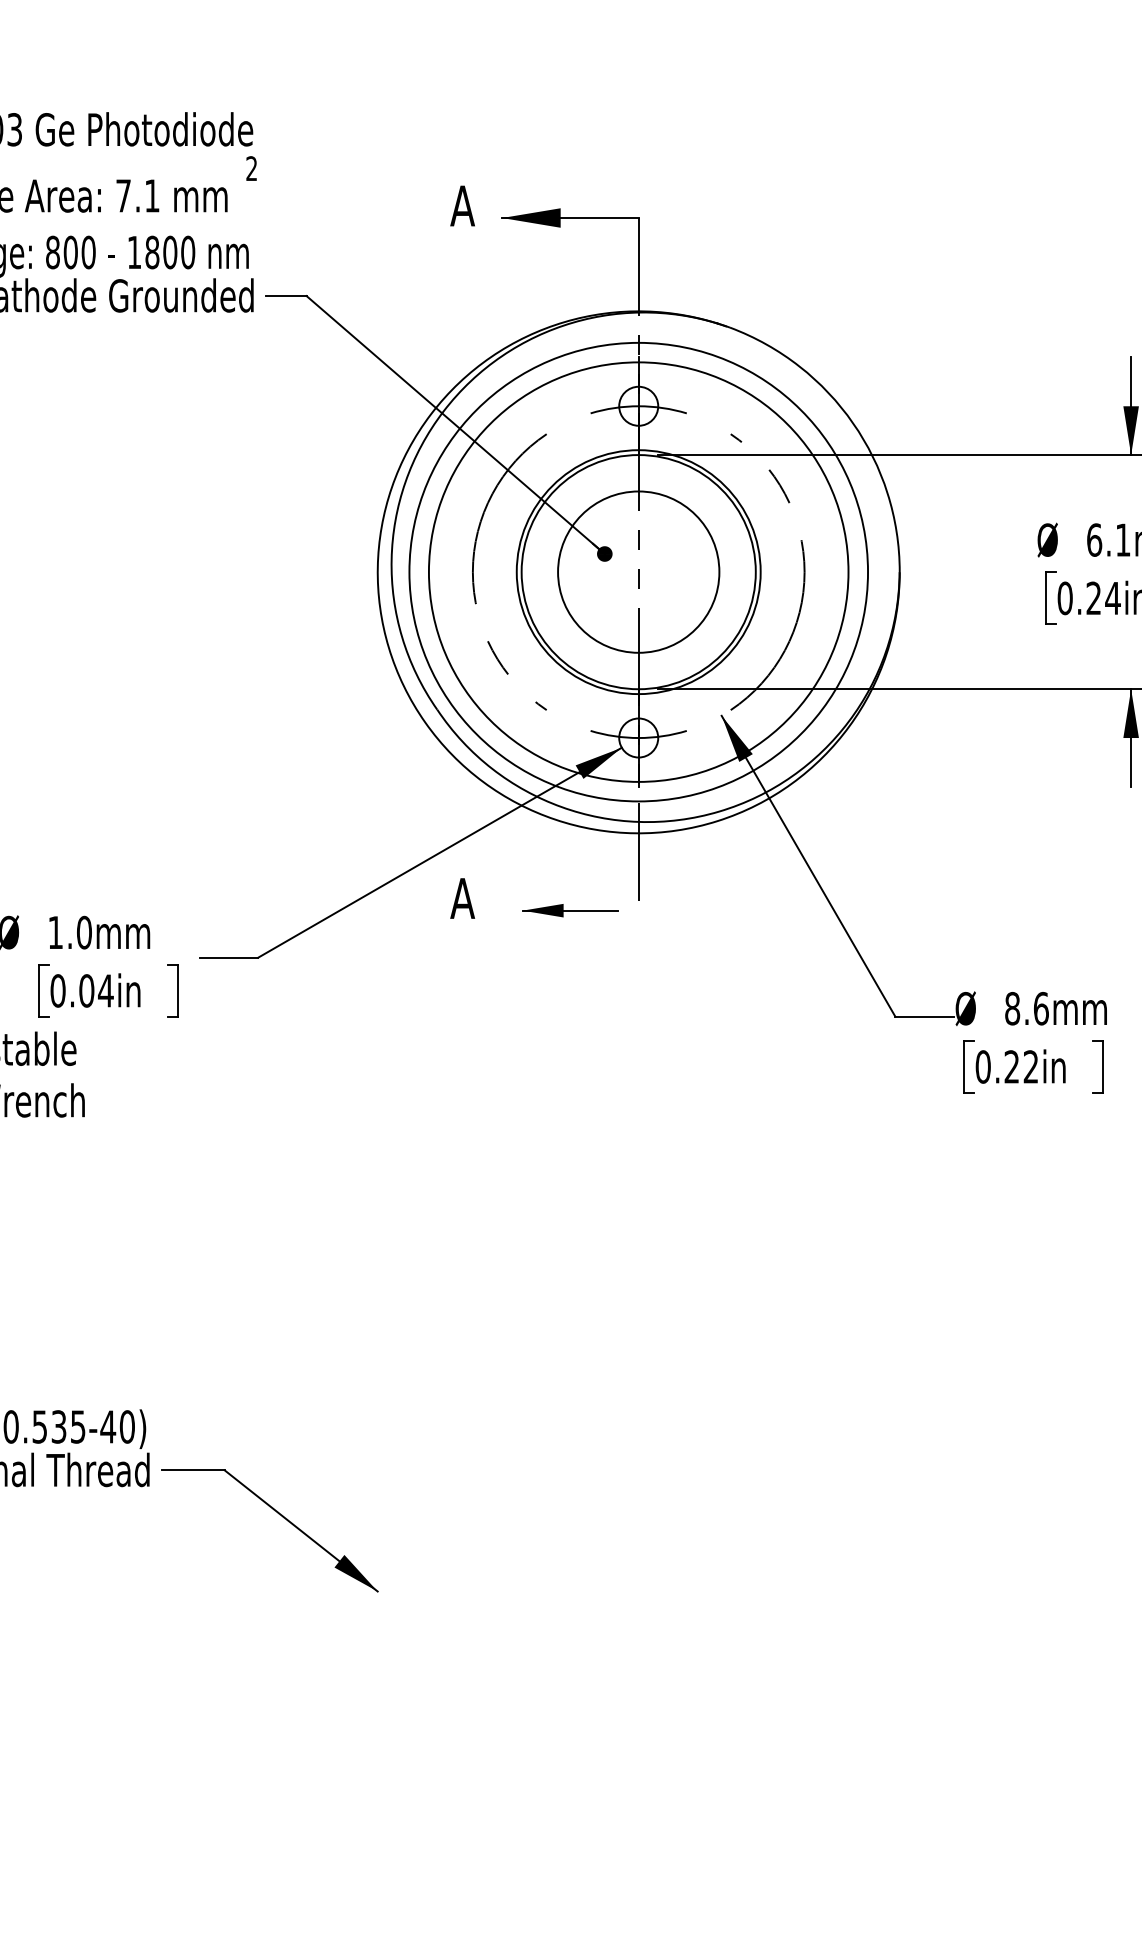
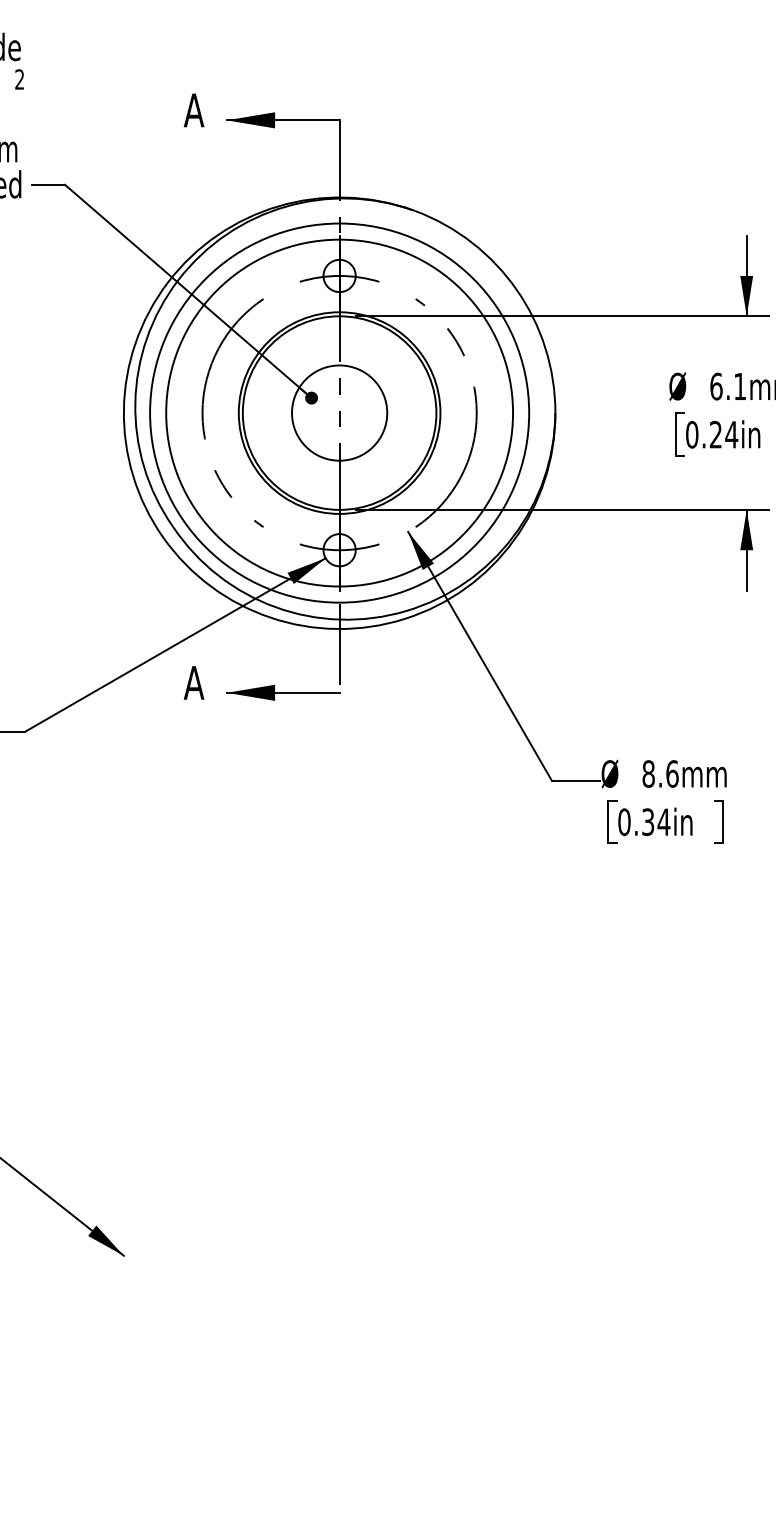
circle: (638, 571) -> (339, 412), size x0.71
part: (570, 910) -> (283, 692), size x1.43
text: (1021, 1066) -> (656, 821), 0.22in -> 0.34in

